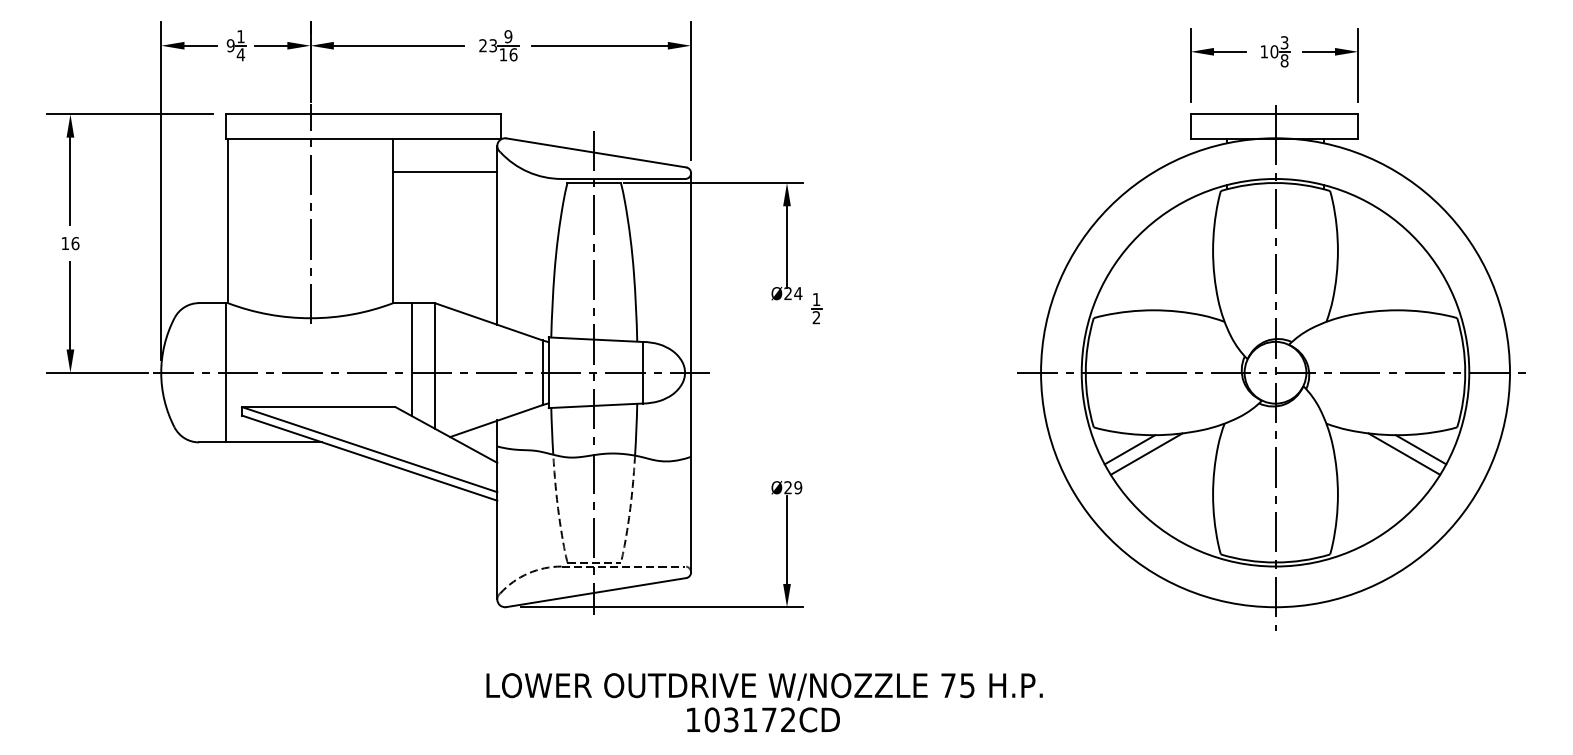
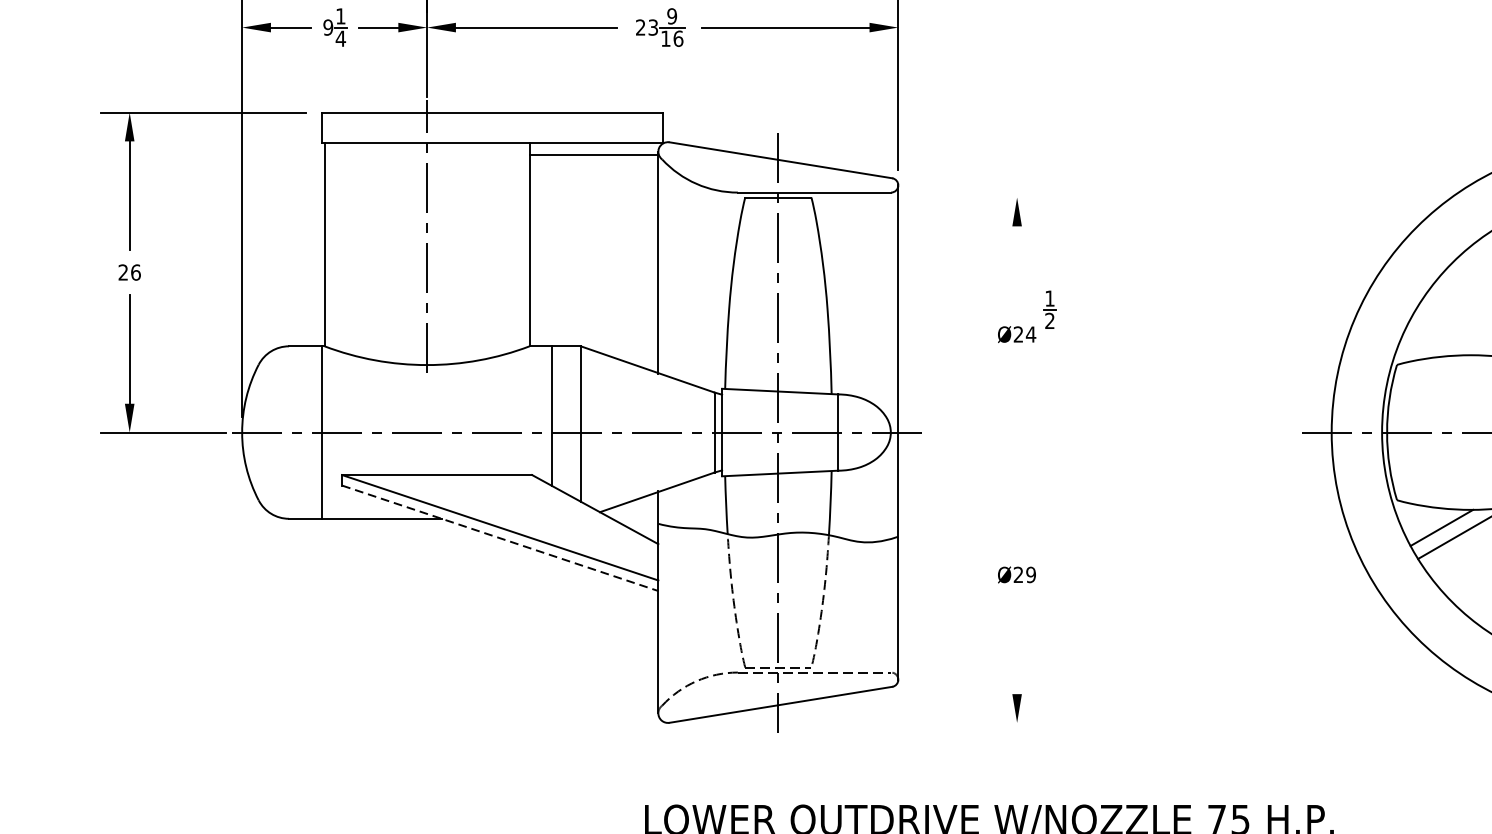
line: (445, 172) -> (594, 154), moved
line: (713, 183) -> (926, 198), removed
text: (64, 243) -> (122, 272), 16 -> 26
line: (787, 246) -> (1017, 276), removed
part: (816, 308) -> (1049, 309), moved
line: (369, 458) -> (500, 538), solid -> dashed
line: (787, 539) -> (1017, 639), removed
line: (661, 607) -> (861, 723), removed

